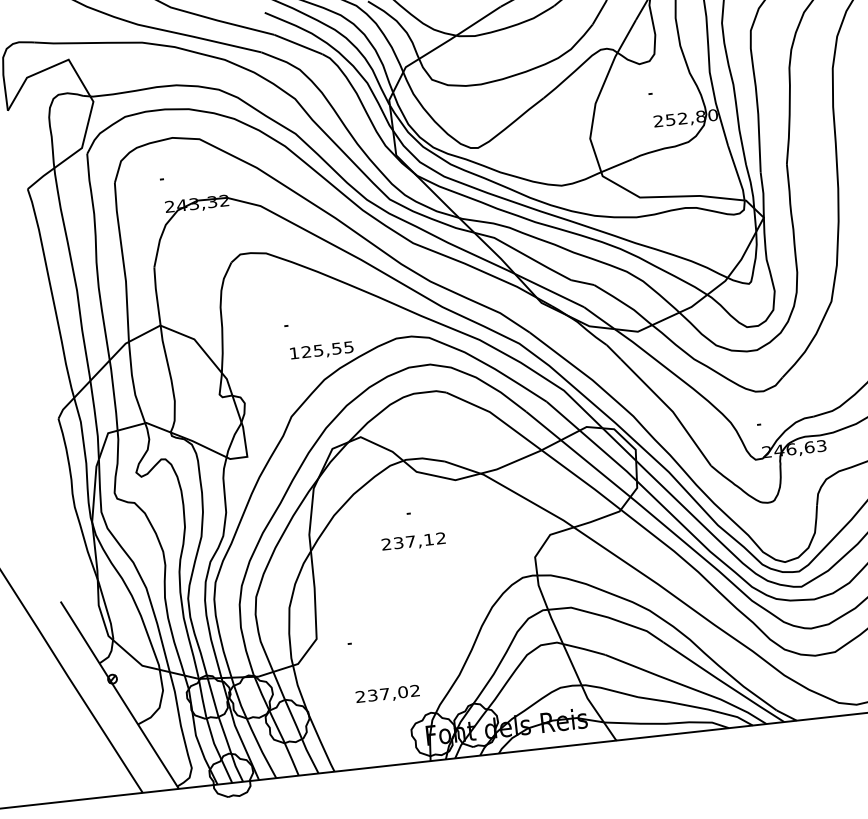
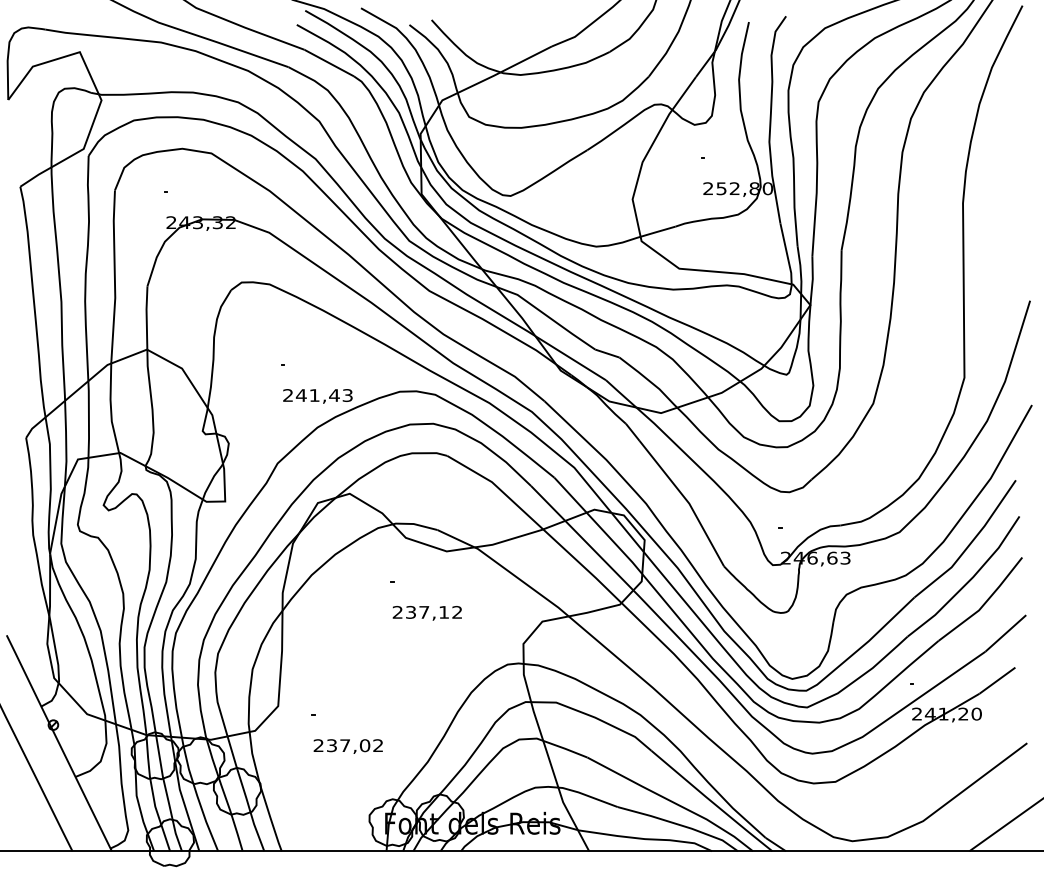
text: (321, 350) -> (317, 395), 125,55 -> 241,43
text: (412, 542) -> (426, 613), moved
text: (387, 694) -> (347, 746), moved

